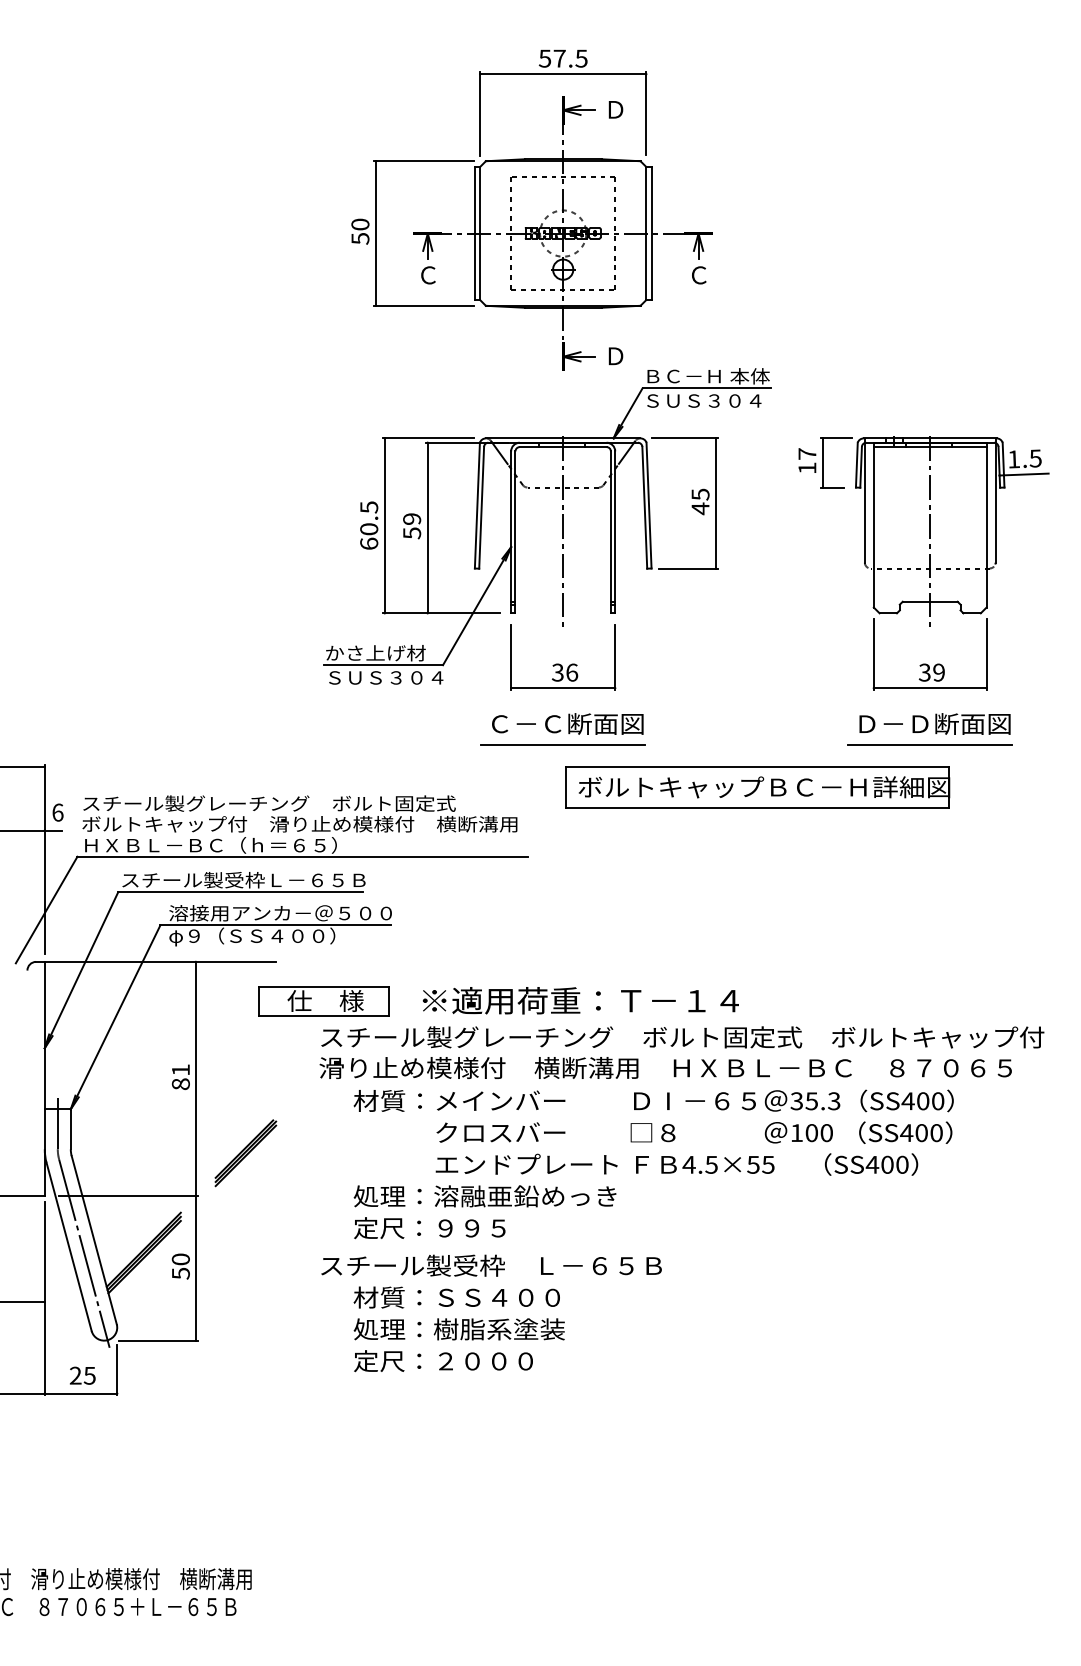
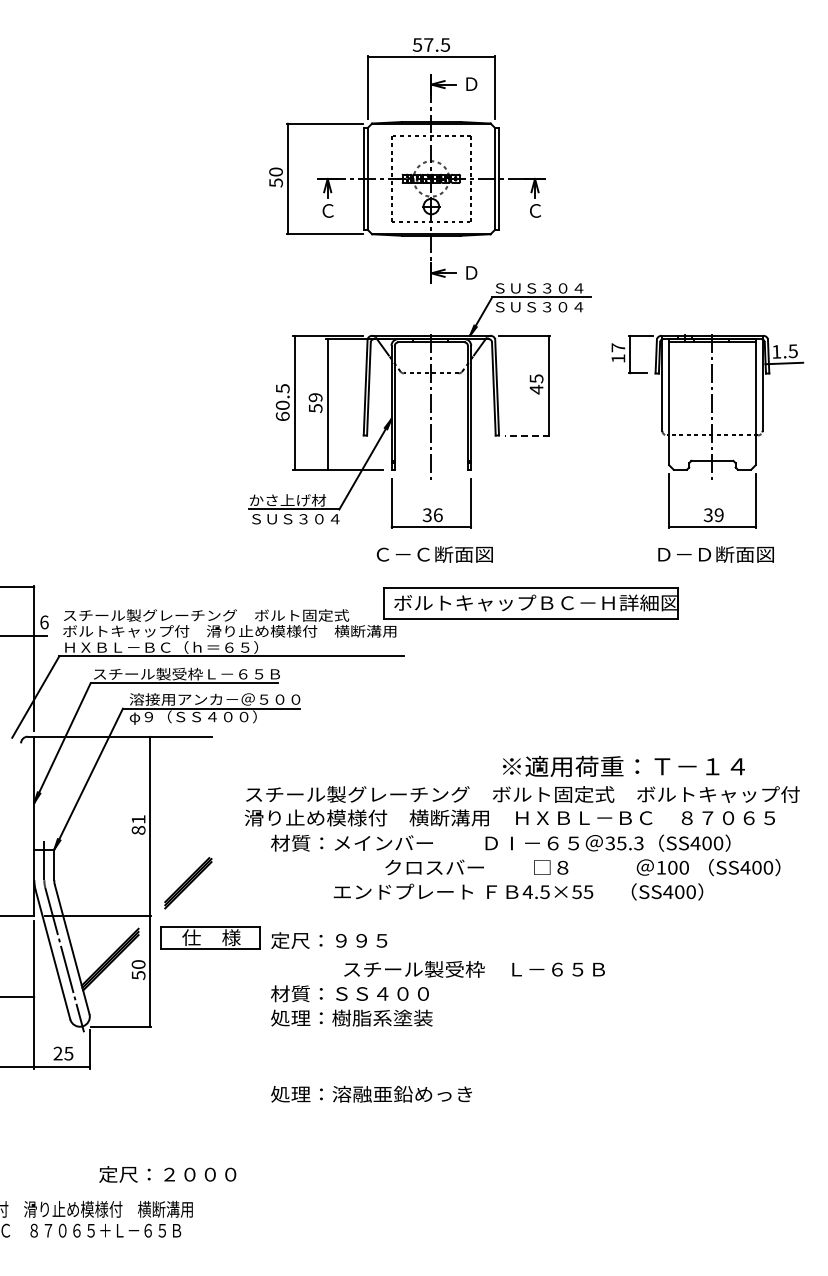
text: (708, 376) -> (542, 288), ＢＣ－Ｈ 本体 -> ＳＵＳ３０４
line: (688, 568) -> (527, 435), solid -> dashed
line: (563, 744) -> (431, 570), removed
line: (930, 744) -> (712, 570), removed
part: (756, 787) -> (530, 603), moved
part: (324, 1000) -> (210, 937), moved
text: (580, 1000) -> (623, 766), moved
text: (693, 1132) -> (582, 867), moved
text: (485, 1195) -> (371, 1093), moved
text: (491, 1265) -> (474, 969), moved
text: (443, 1361) -> (167, 1174), moved

